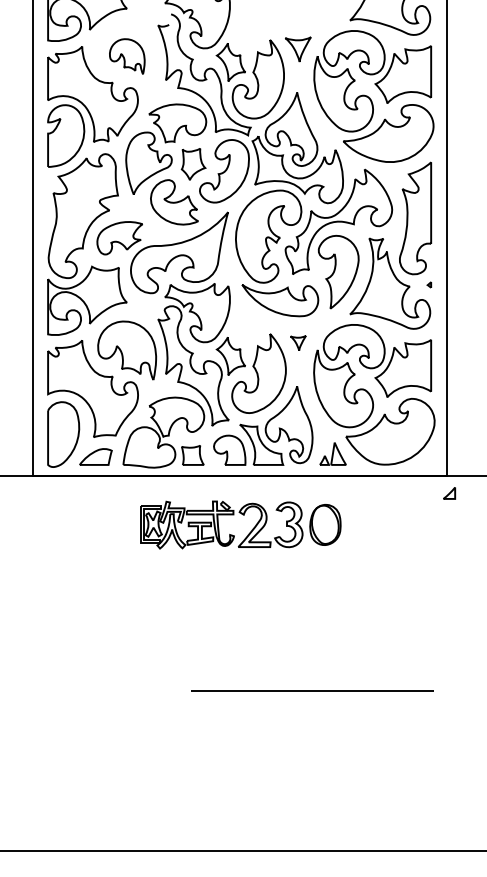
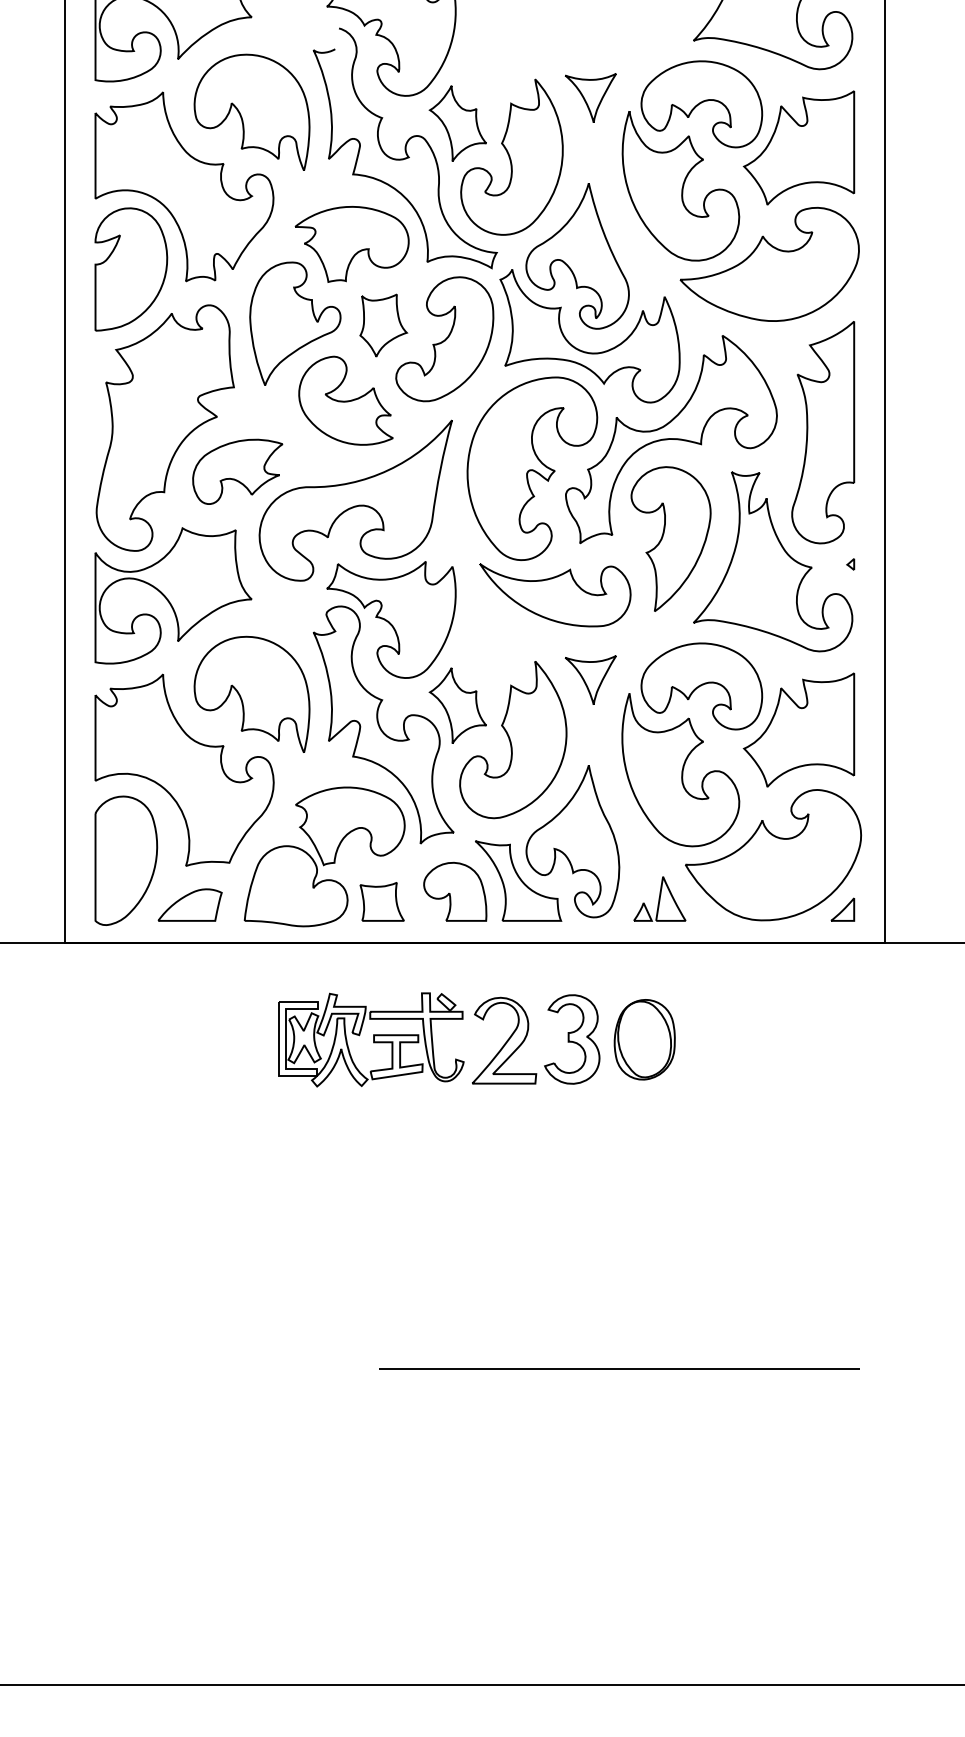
part: (127, 56) -> (252, 111), size x1.67
part: (298, 342) -> (591, 678), size x1.67
part: (449, 493) -> (842, 910), moved

